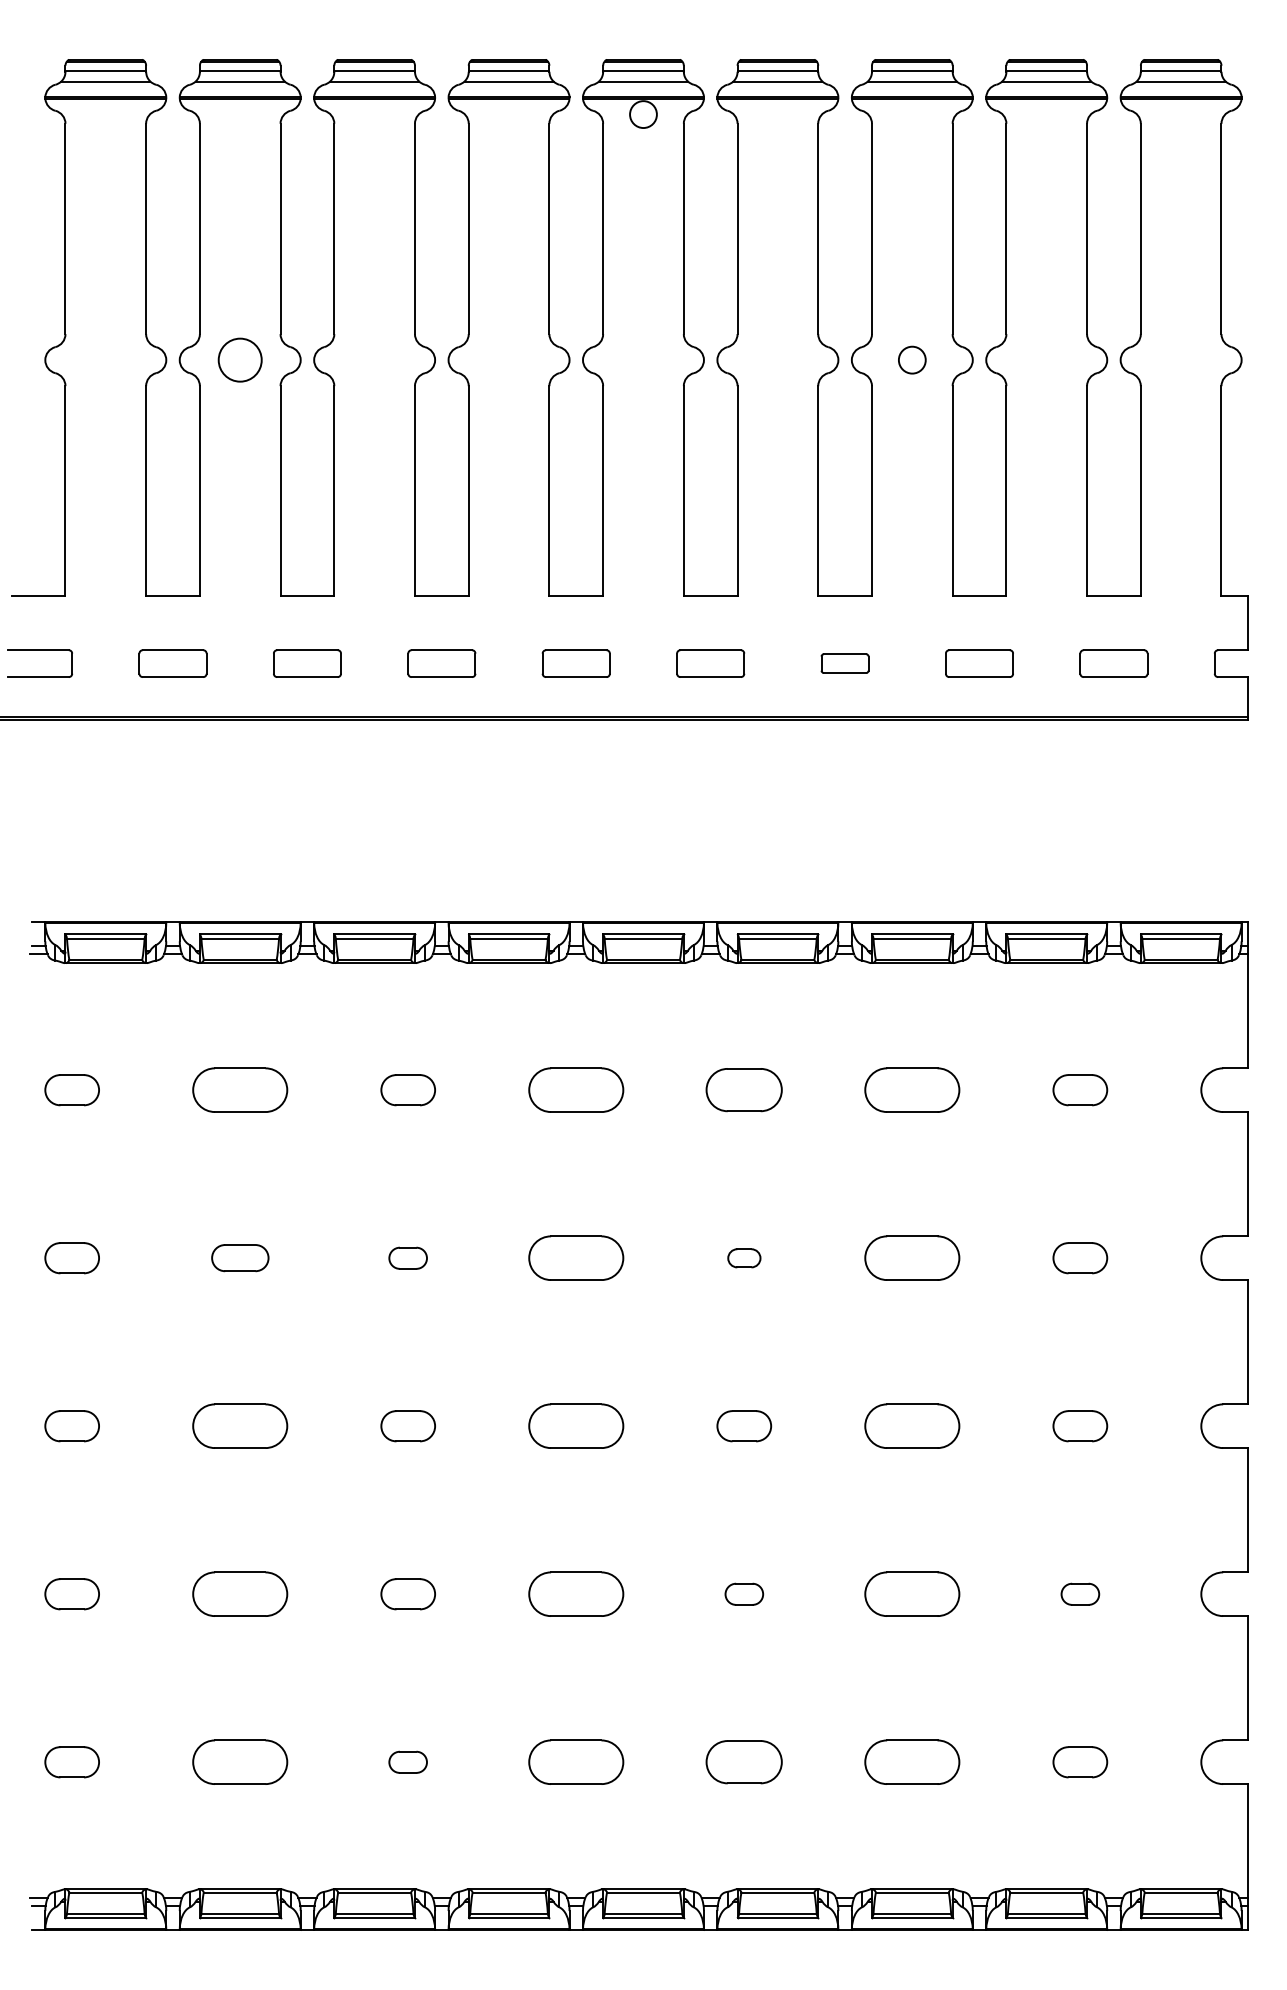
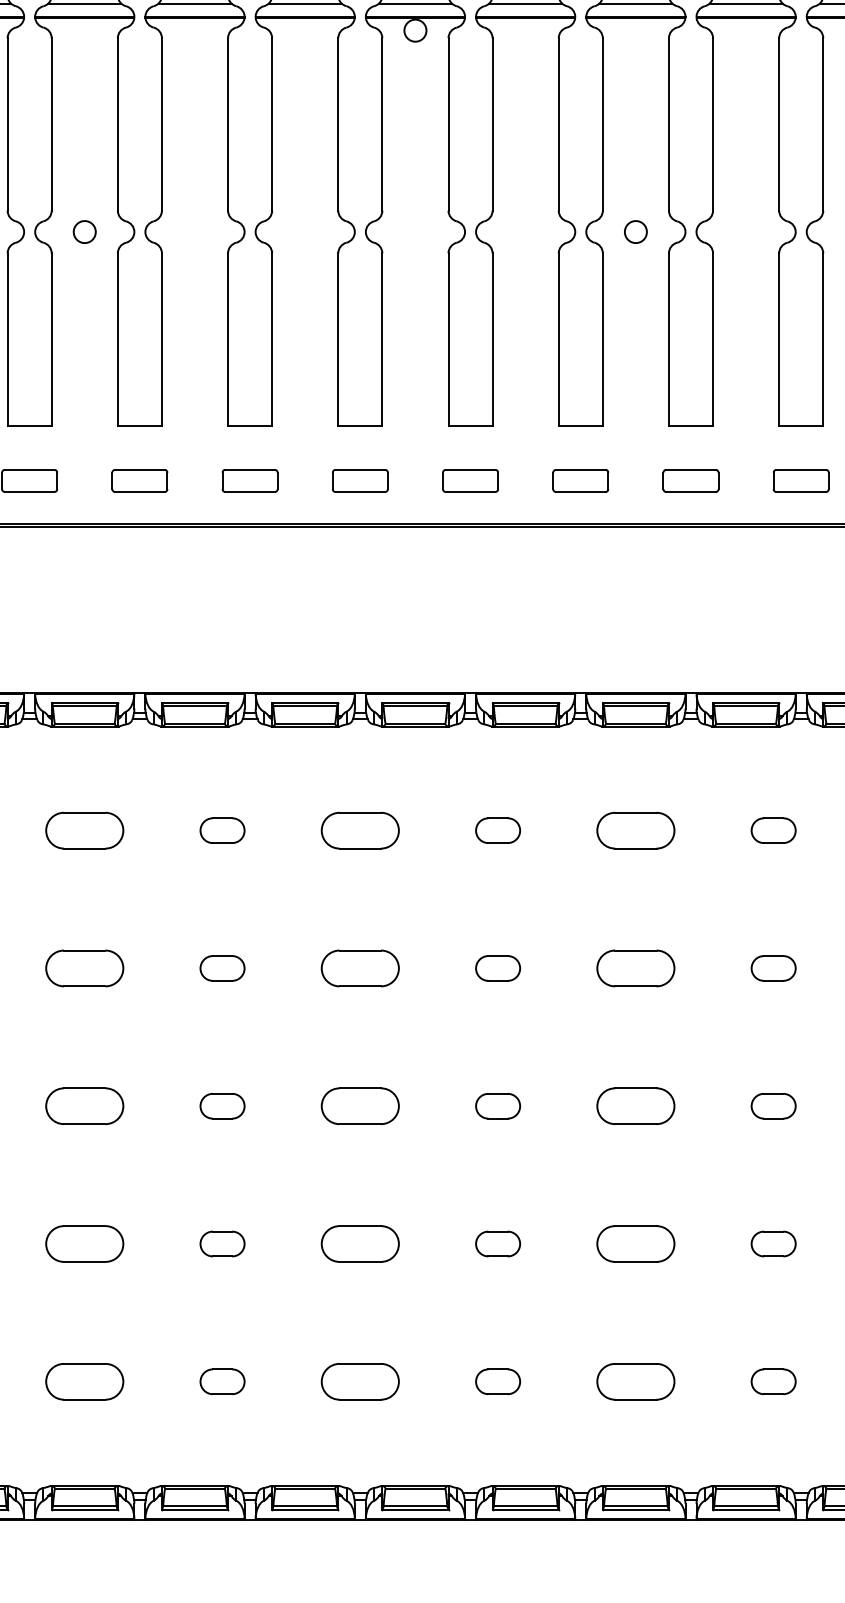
circle: (239, 359) -> (84, 231), size x0.62
part: (844, 663) -> (580, 480), size x1.43
part: (744, 1090) -> (498, 830), size x0.71
part: (240, 1257) -> (85, 967), size x1.67
part: (407, 1258) -> (221, 968), size x1.43
part: (744, 1258) -> (498, 968), size x1.67
part: (744, 1594) -> (498, 1244), size x1.43
part: (1080, 1594) -> (773, 1244), size x1.43
part: (407, 1762) -> (221, 1381), size x1.43
part: (744, 1762) -> (498, 1381), size x0.71

